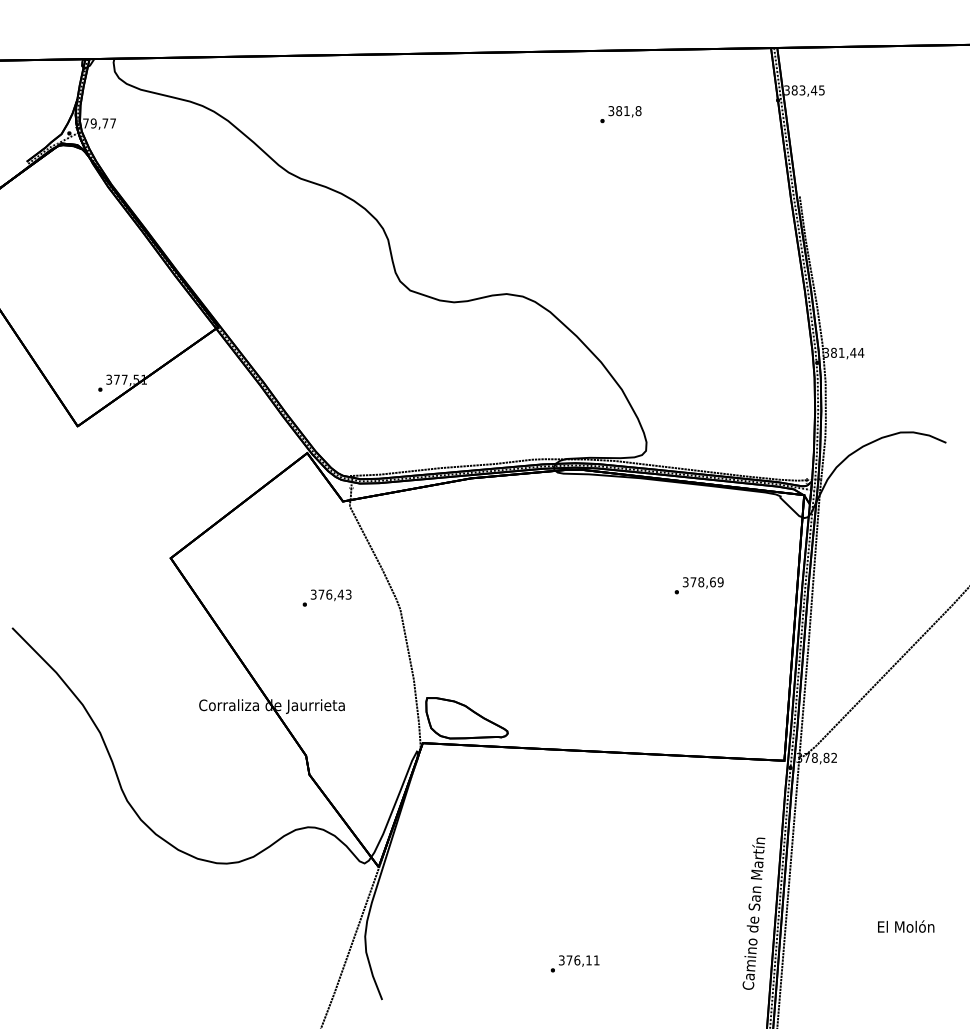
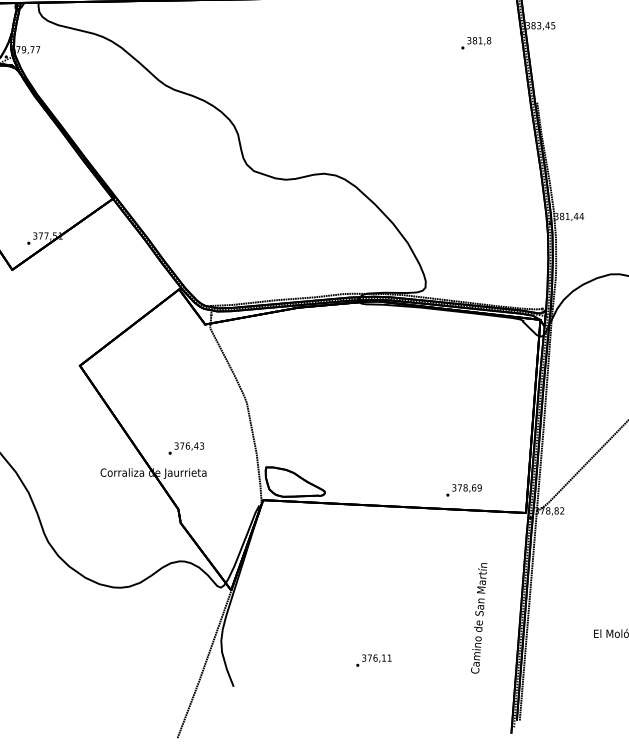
text: (620, 114) -> (475, 43), moved
text: (698, 585) -> (463, 490), moved
text: (326, 597) -> (185, 448), moved
text: (753, 913) -> (478, 618), moved

